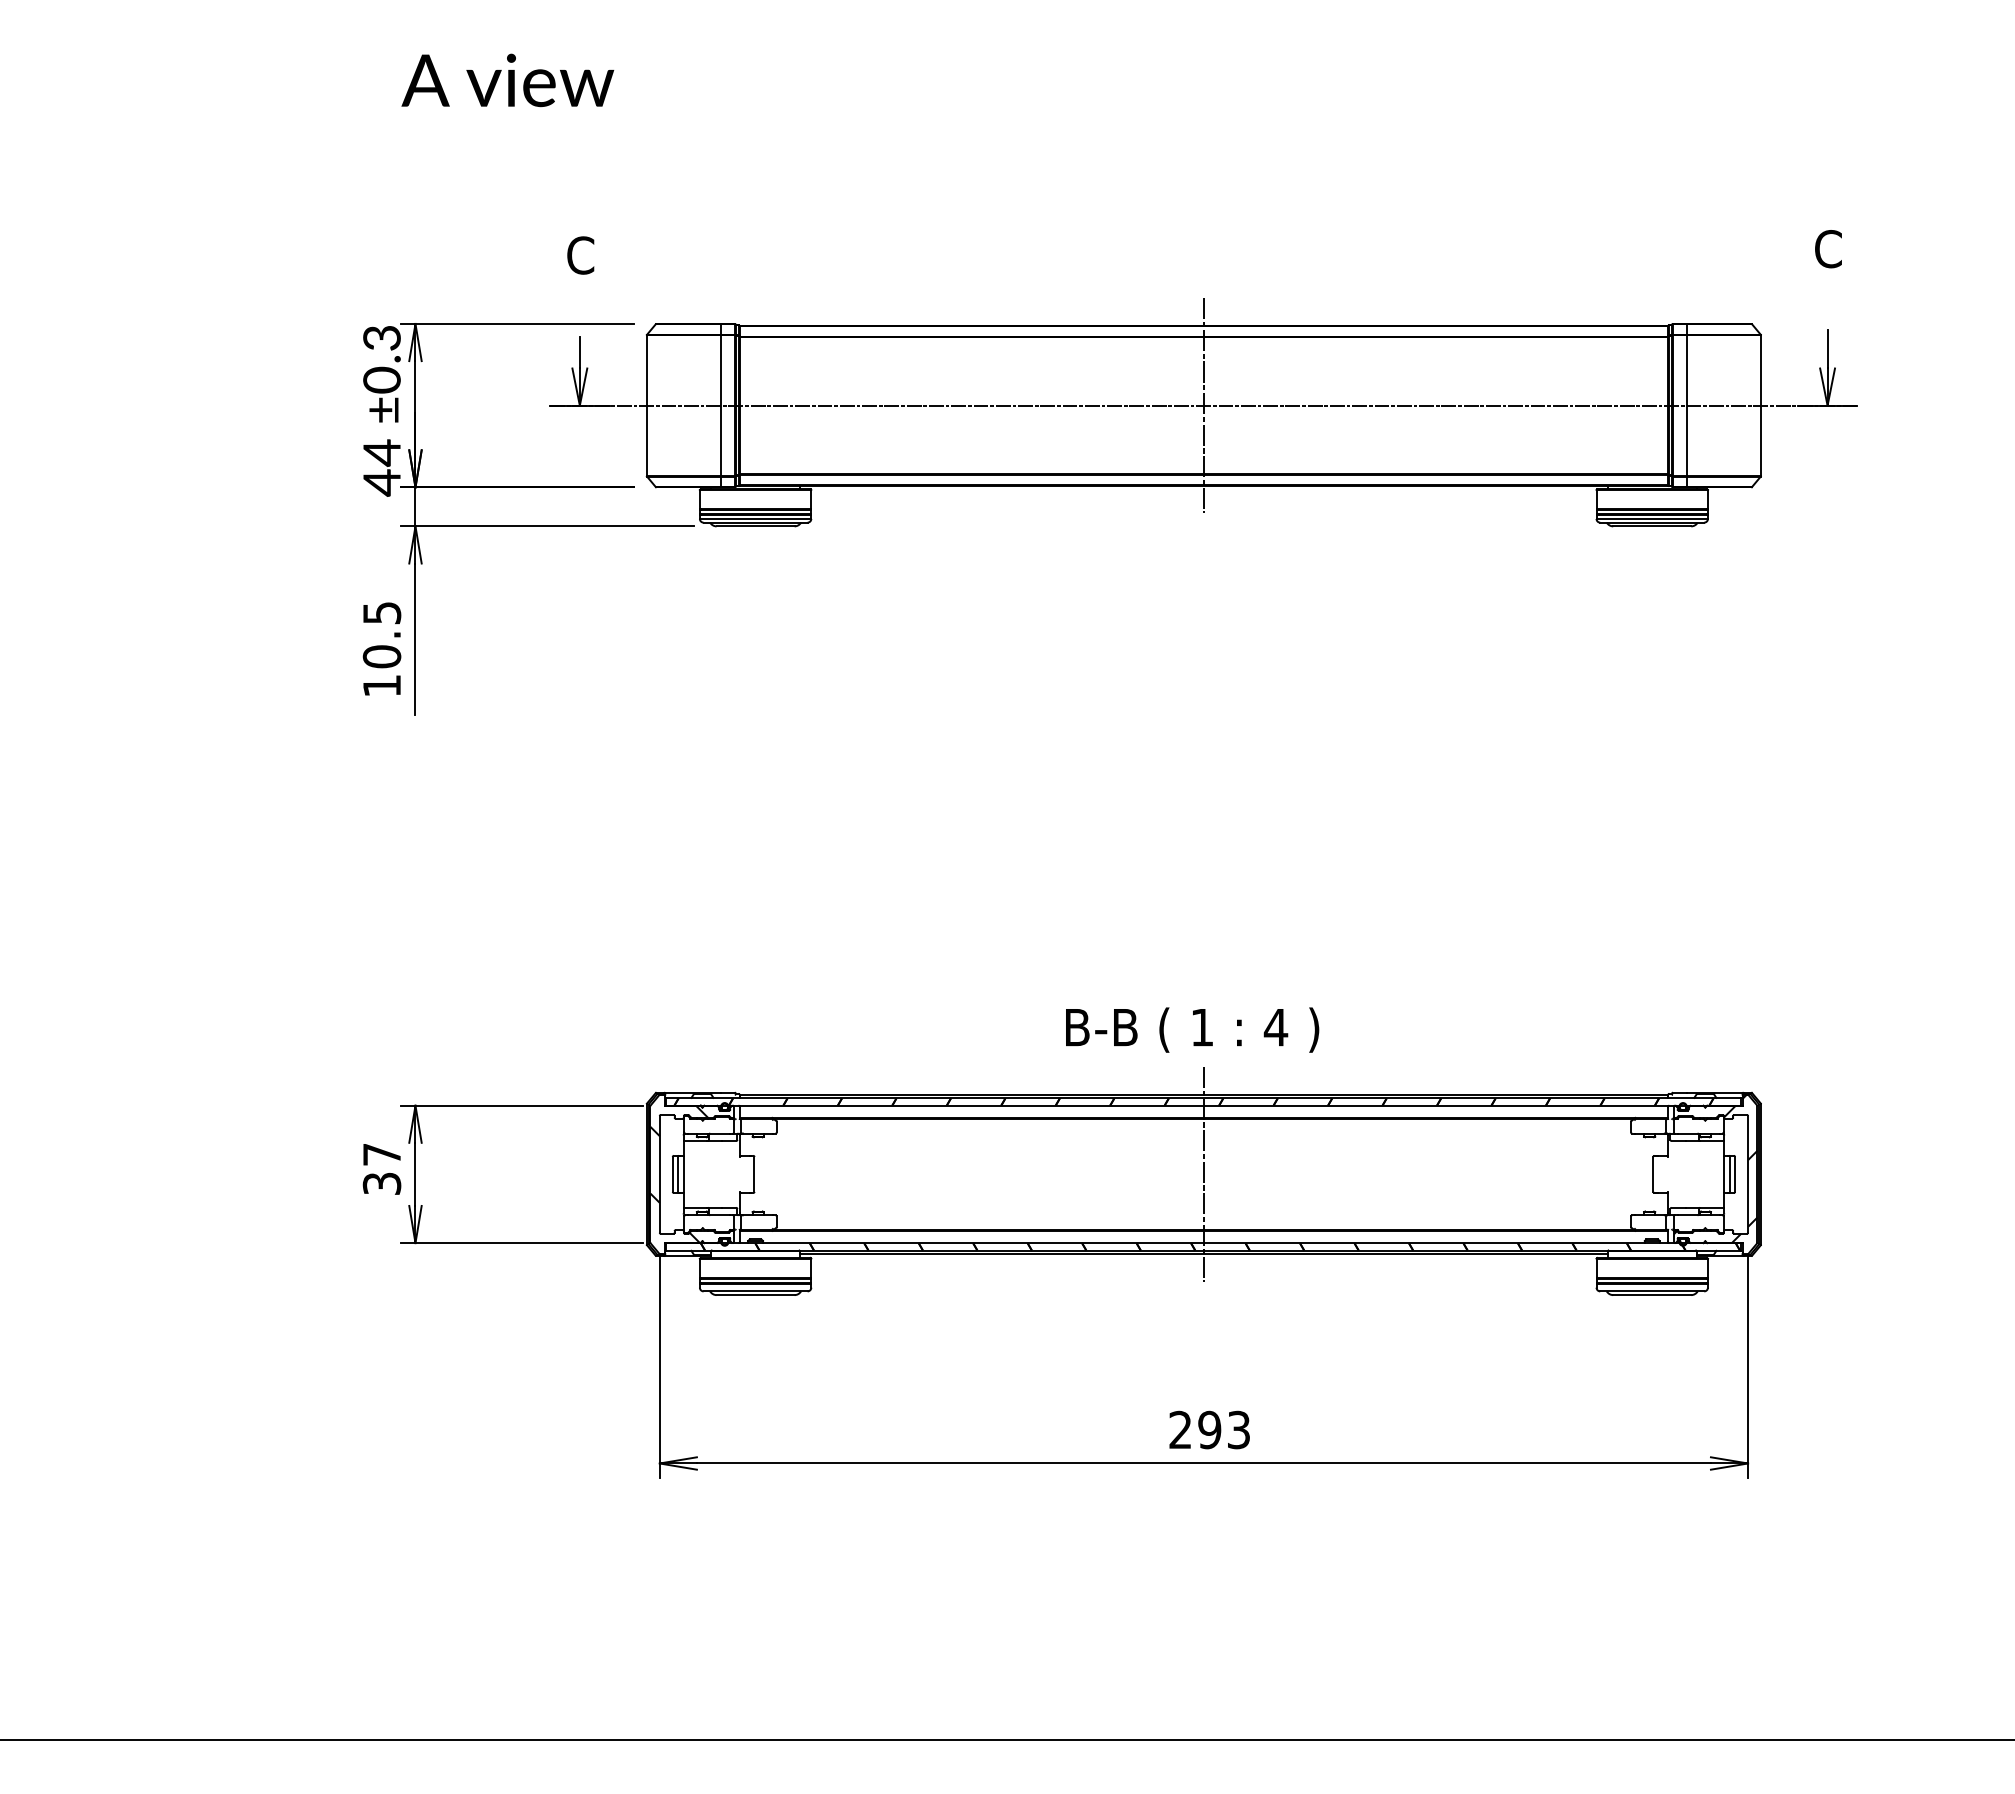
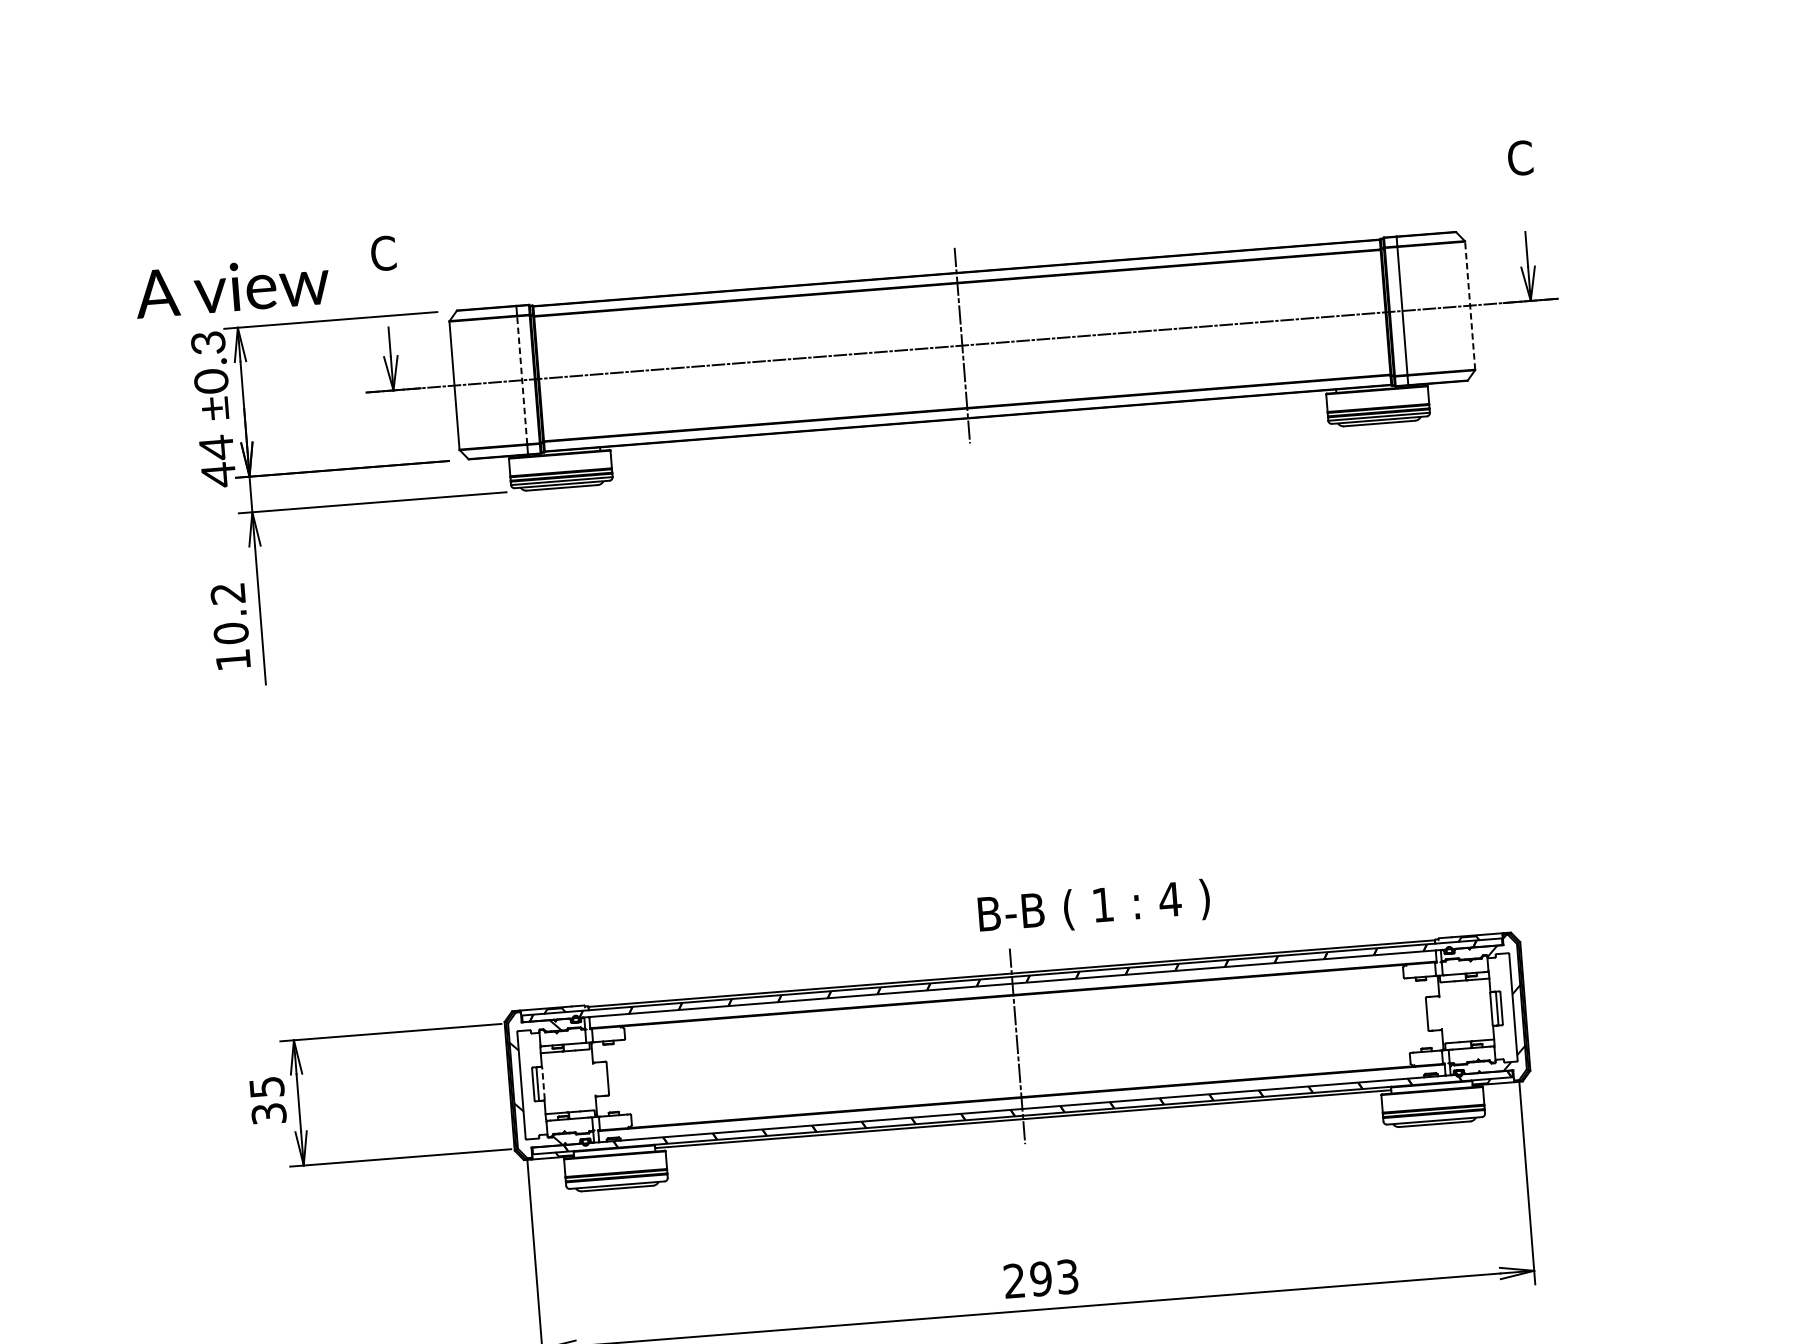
text: (507, 80) -> (231, 287), moved
line: (721, 405) -> (522, 380), solid -> dashed
line: (1761, 405) -> (1470, 305), solid -> dashed
text: (381, 613) -> (227, 594), 10.5 -> 10.2
text: (1192, 1029) -> (1094, 907), moved
text: (382, 1154) -> (267, 1087), 37 -> 35
line: (683, 1173) -> (543, 1082), solid -> dashed

